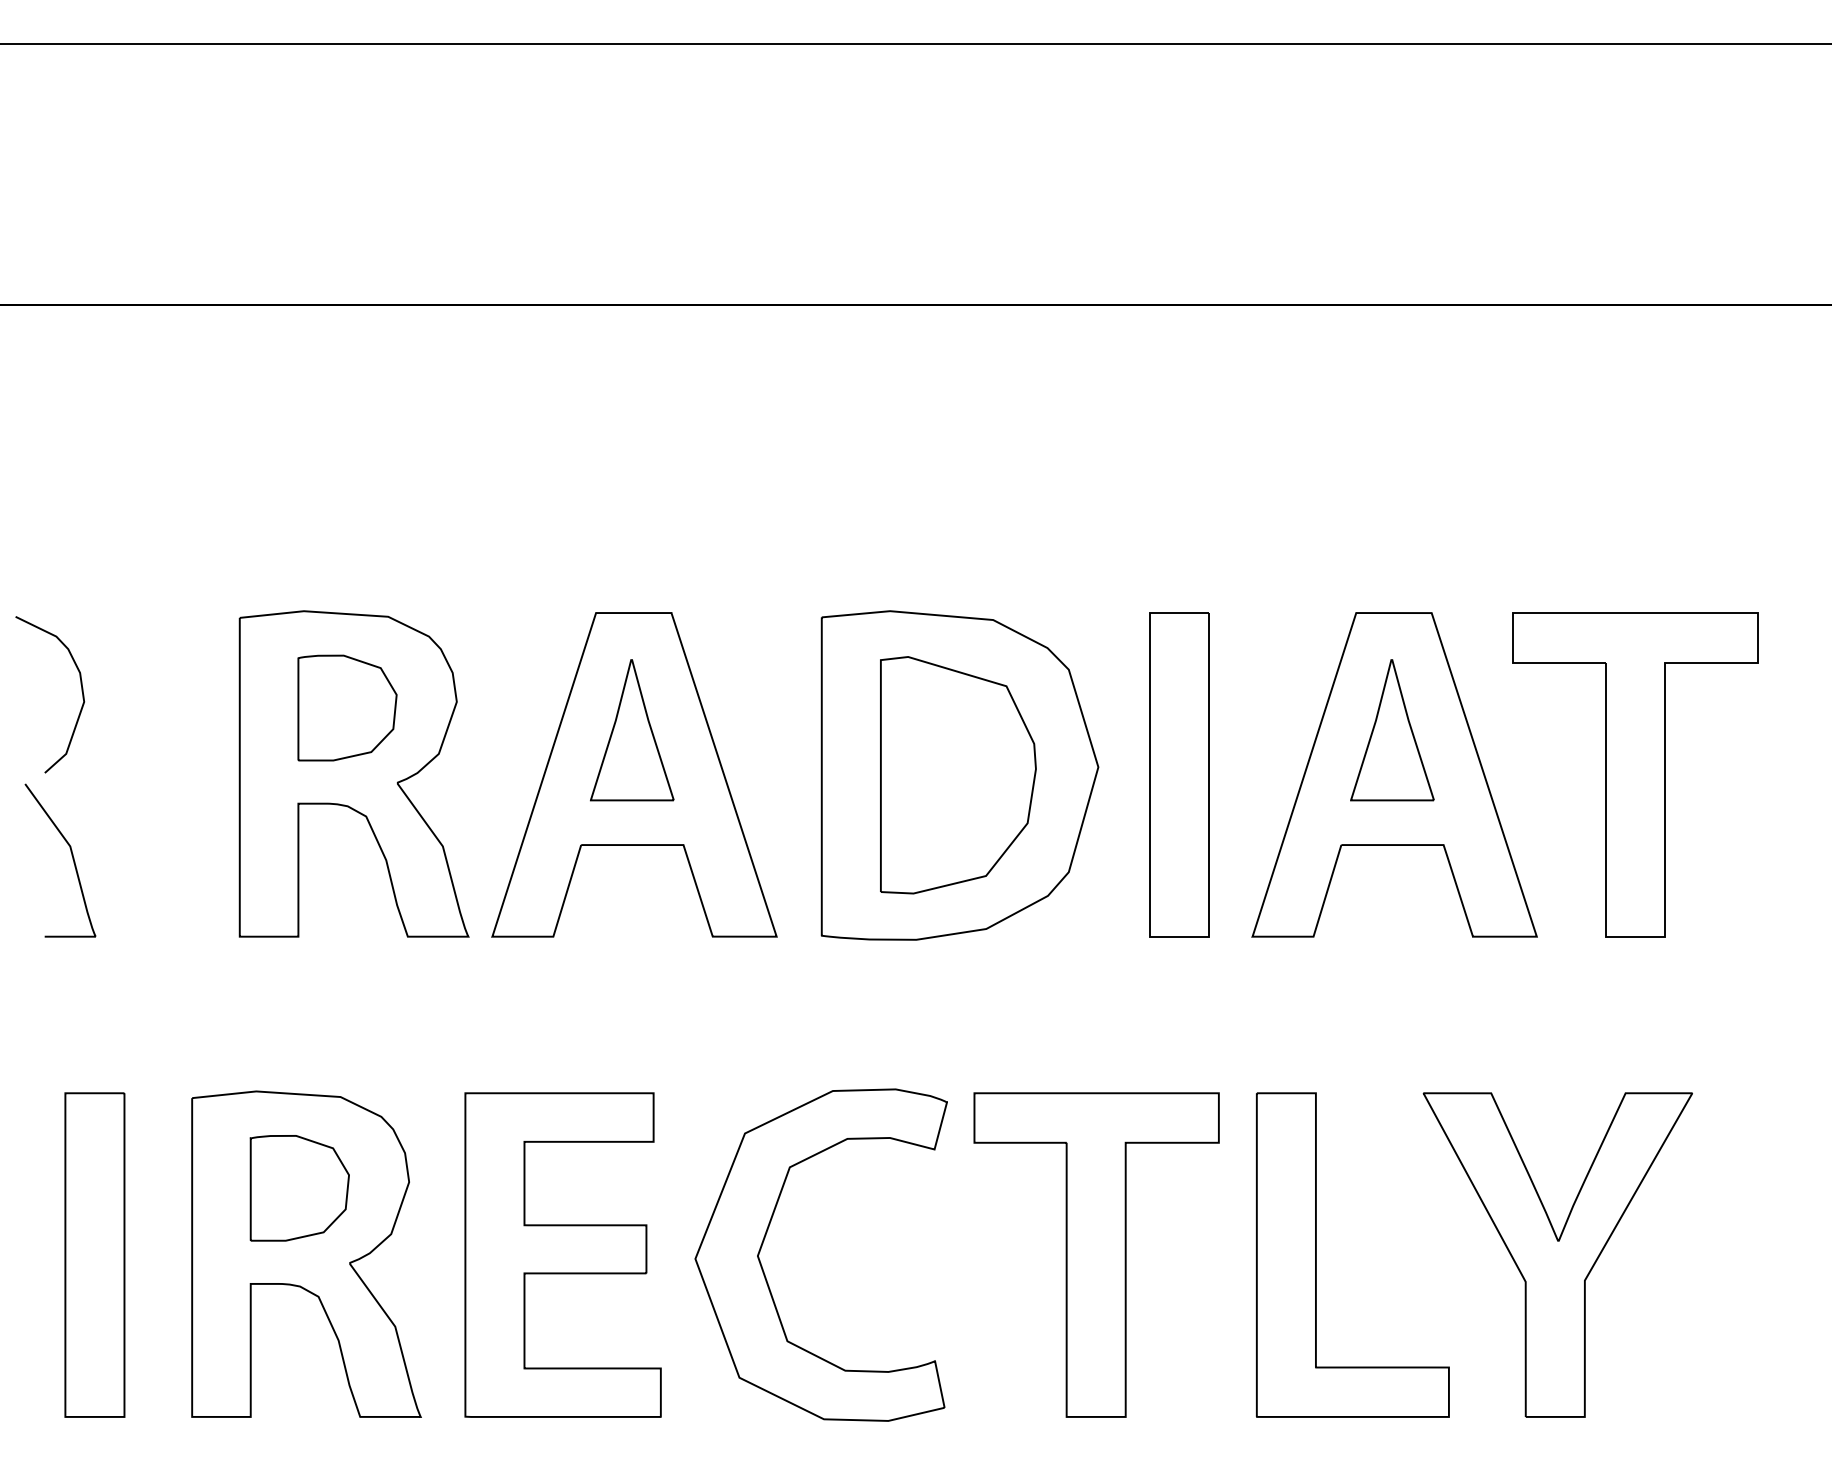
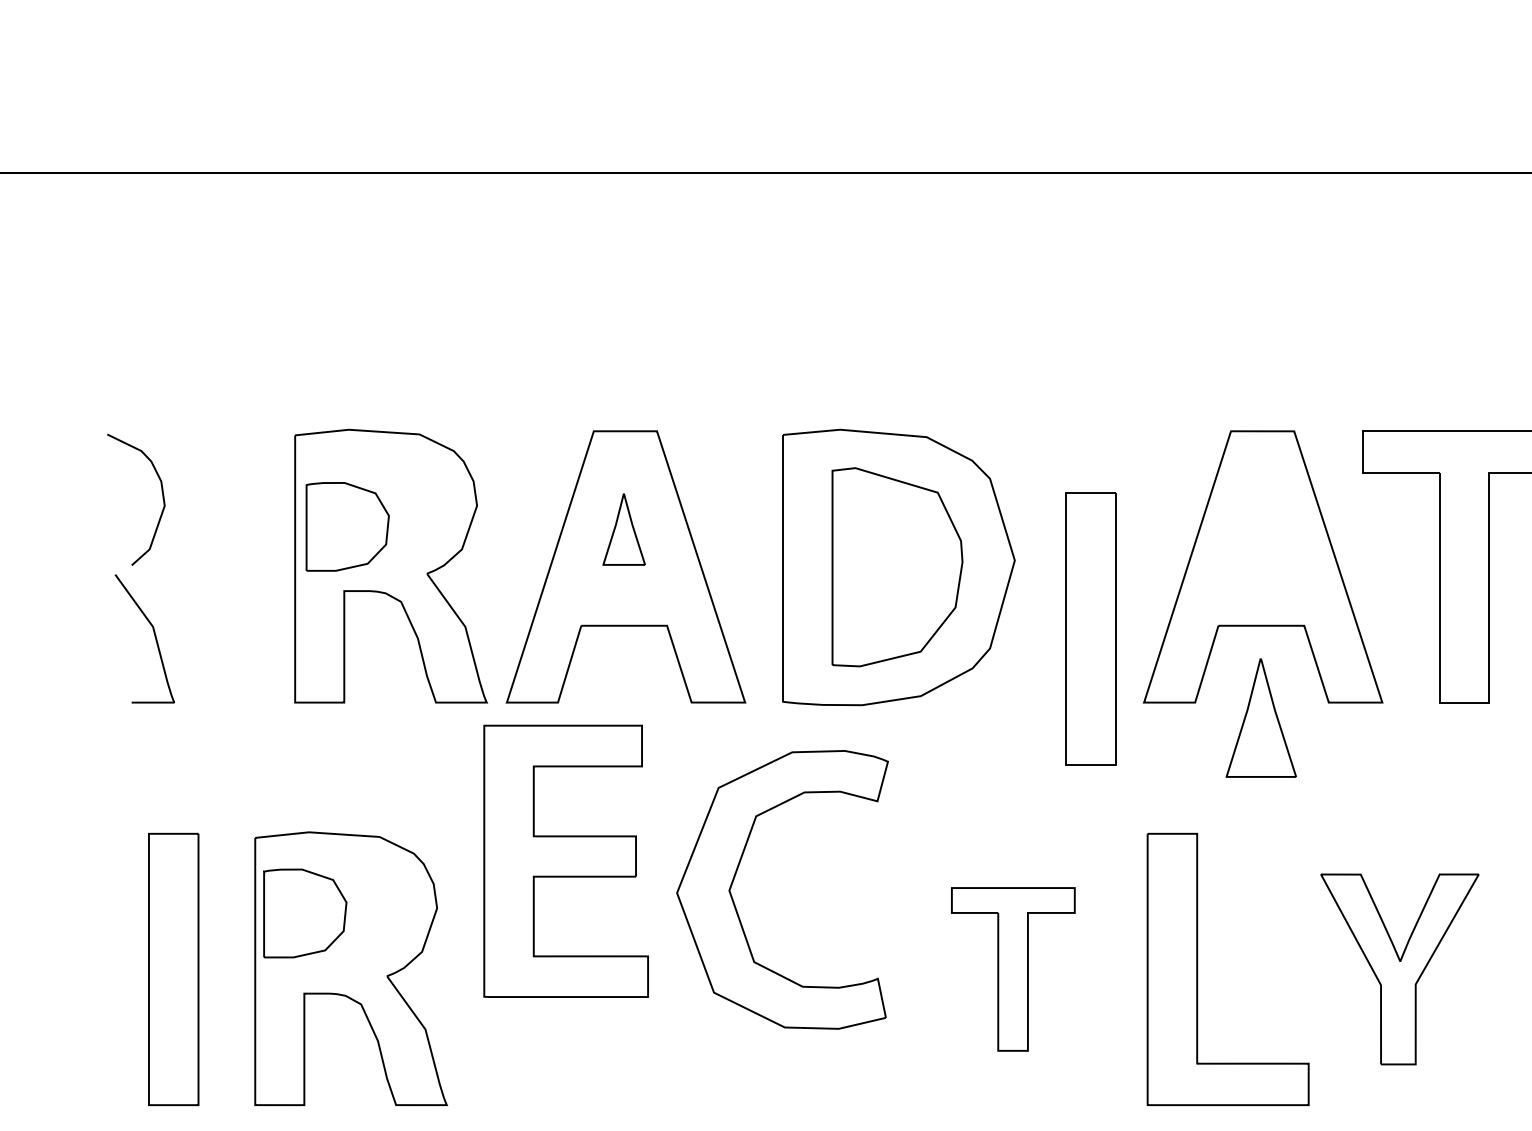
part: (347, 707) -> (347, 526), moved
part: (632, 730) -> (624, 529), size x0.6
part: (1392, 730) -> (1261, 718), moved
part: (1179, 774) -> (1091, 628), moved
part: (299, 1188) -> (304, 913), moved
part: (766, 1235) -> (736, 873), moved
part: (562, 1254) -> (565, 860), moved
part: (1096, 1254) -> (1013, 968), size x0.6
part: (1557, 1254) -> (1399, 968), size x0.7

